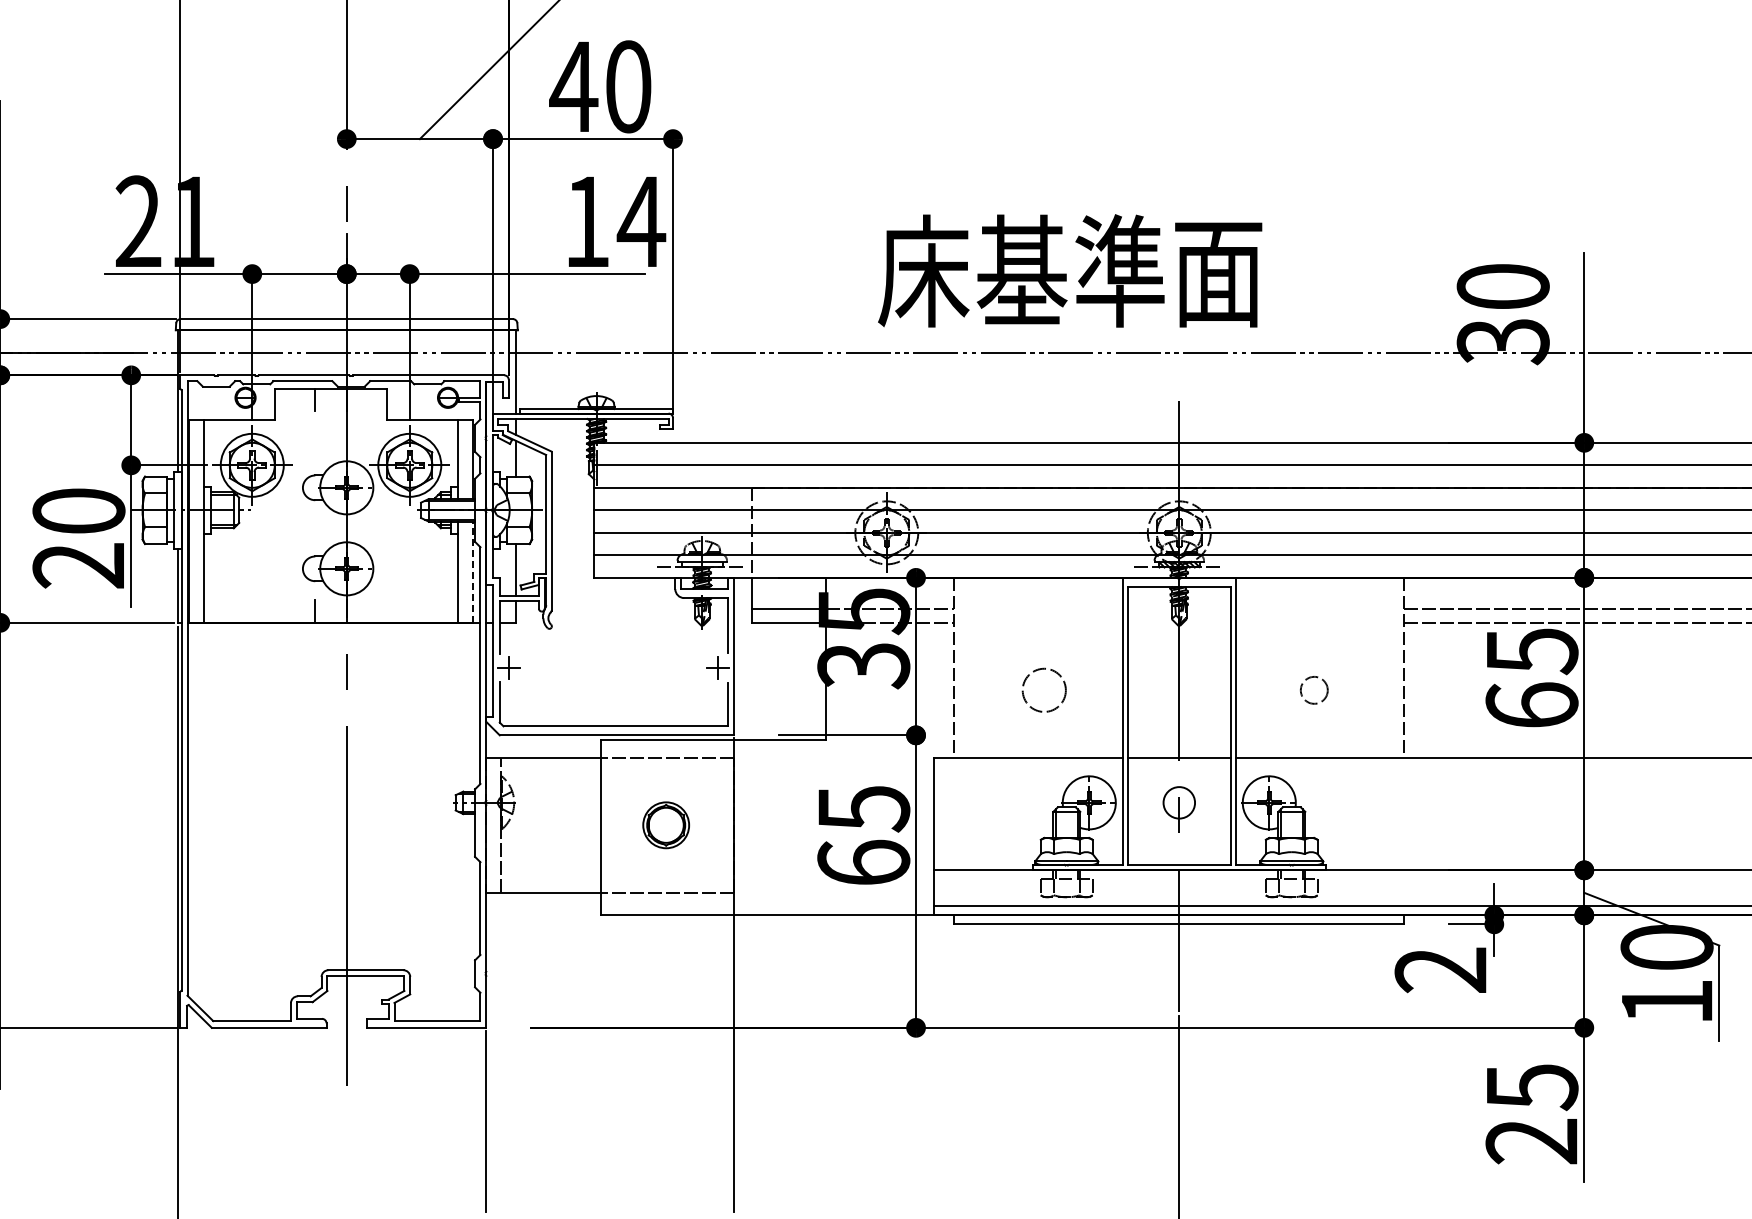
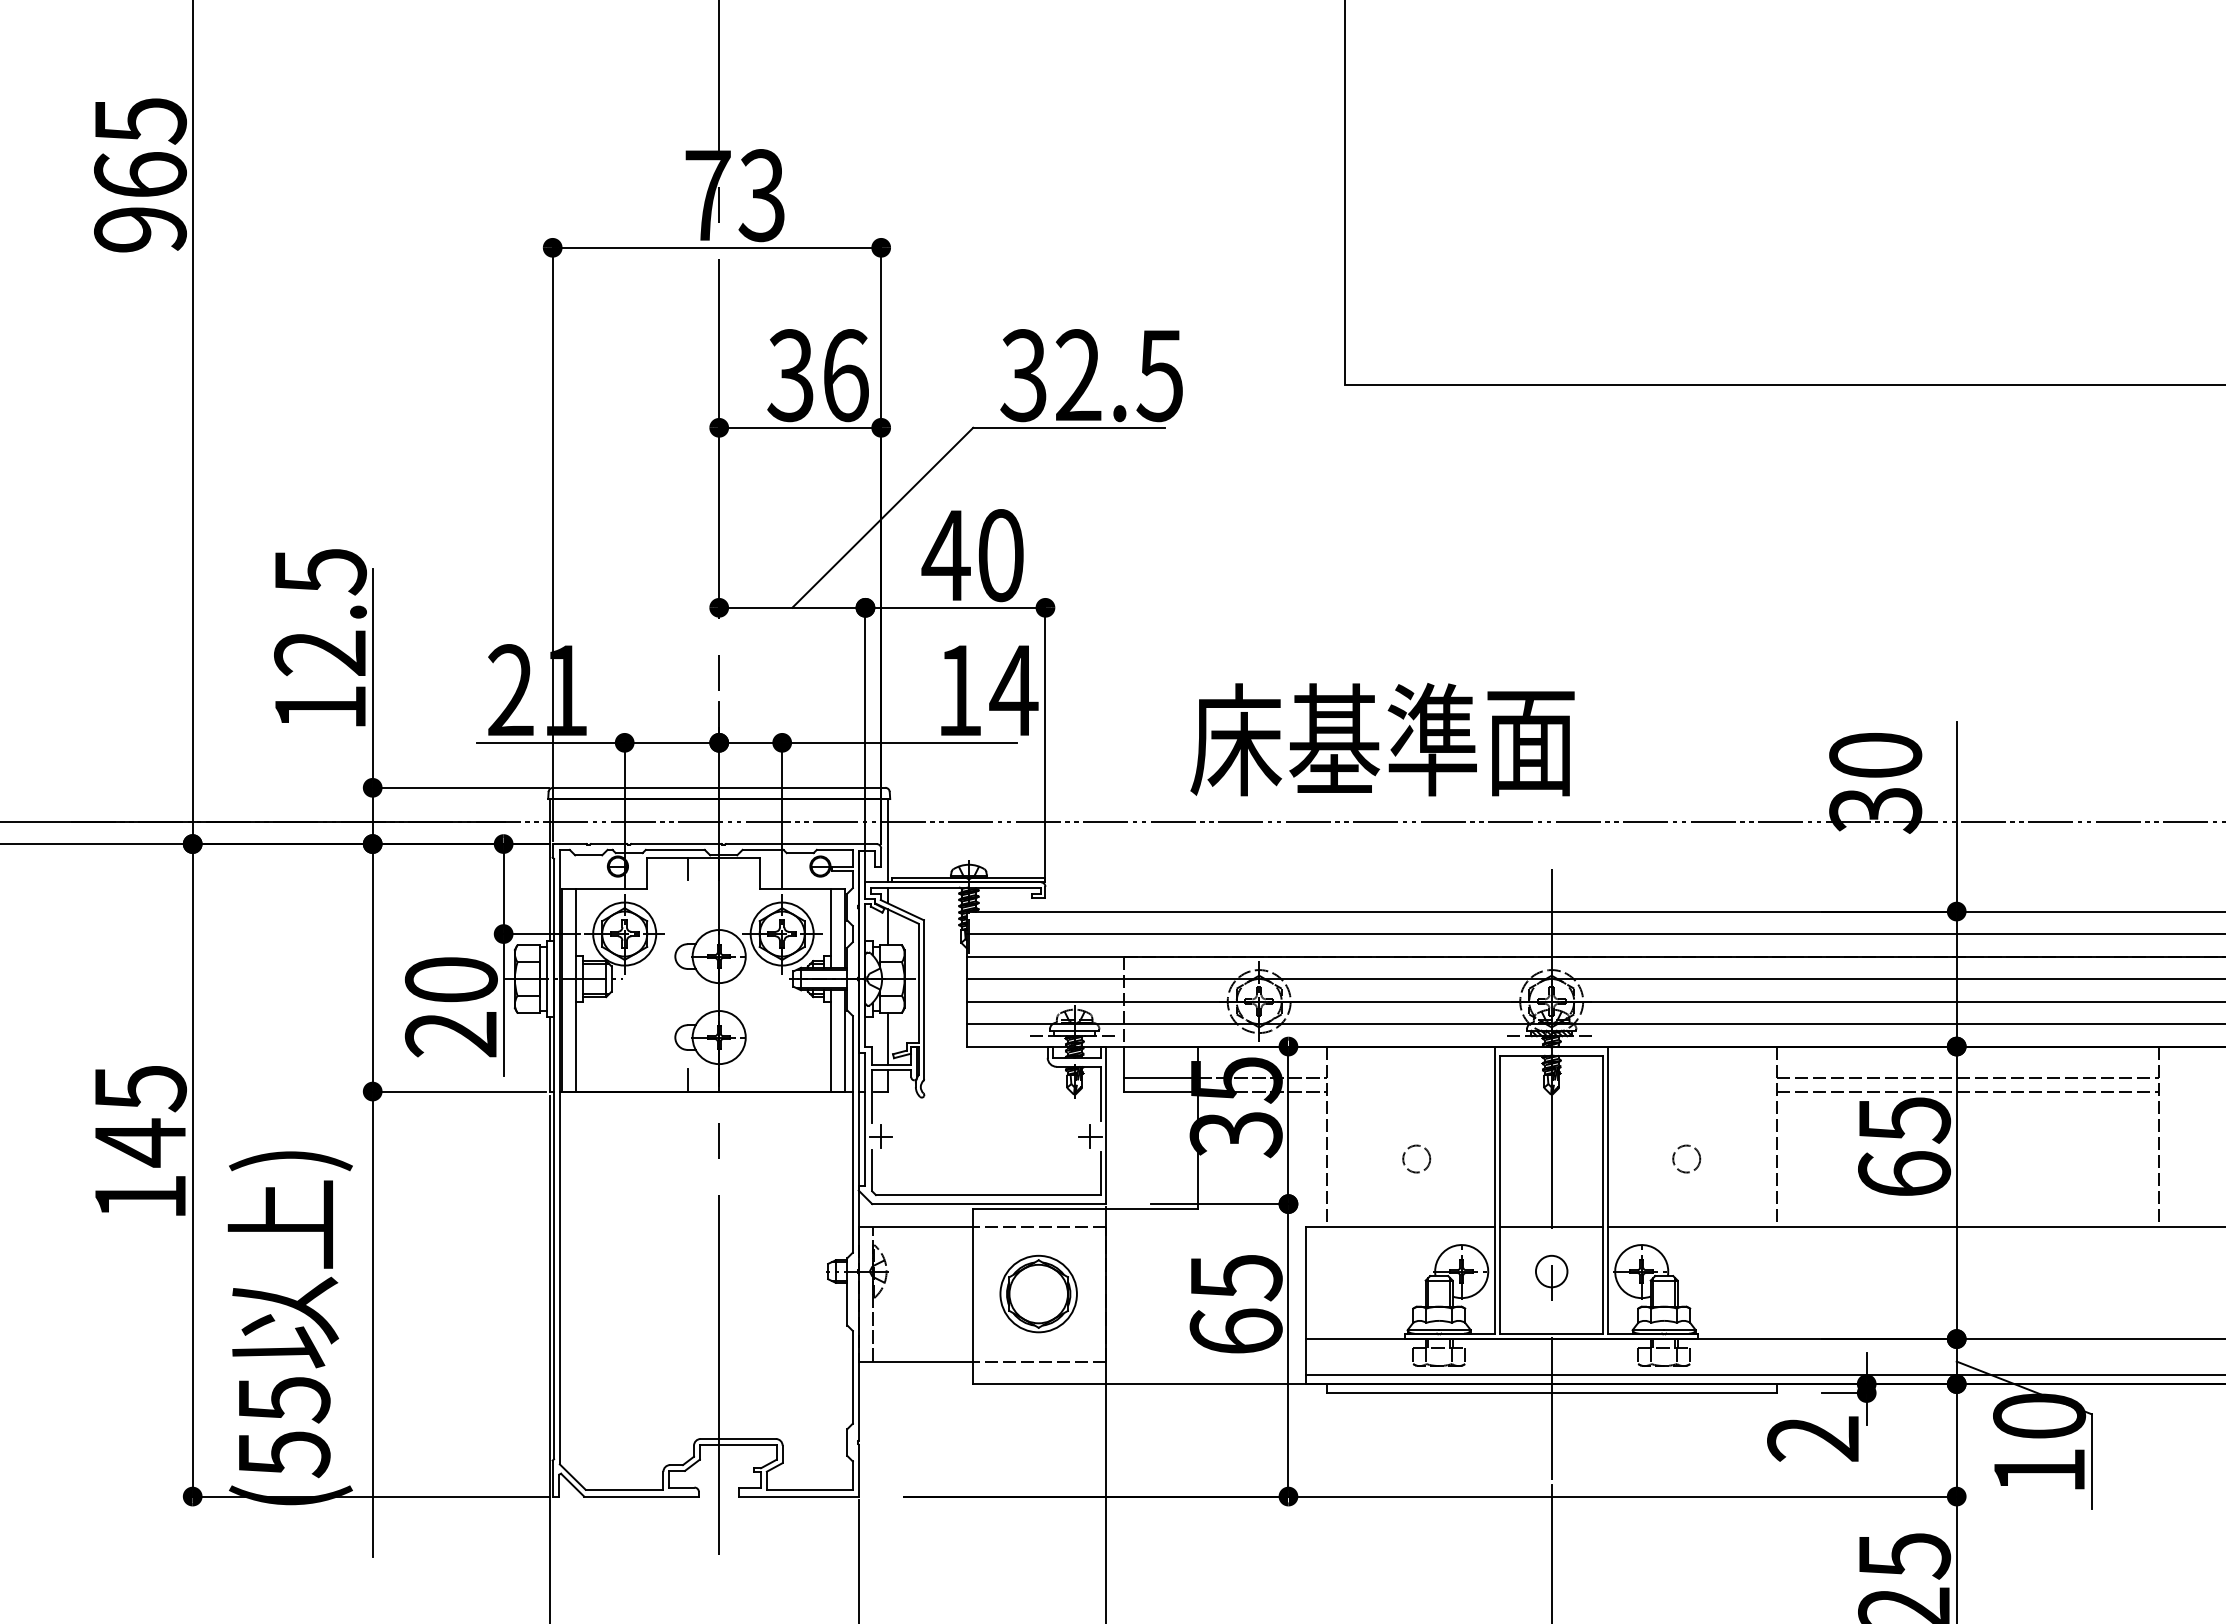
text: (1070, 270) -> (1382, 739), moved
line: (473, 571) -> (845, 1040), dashed -> solid
circle: (1044, 689) -> (1416, 1158), size x0.62
part: (666, 824) -> (1038, 1293), size x1.67

